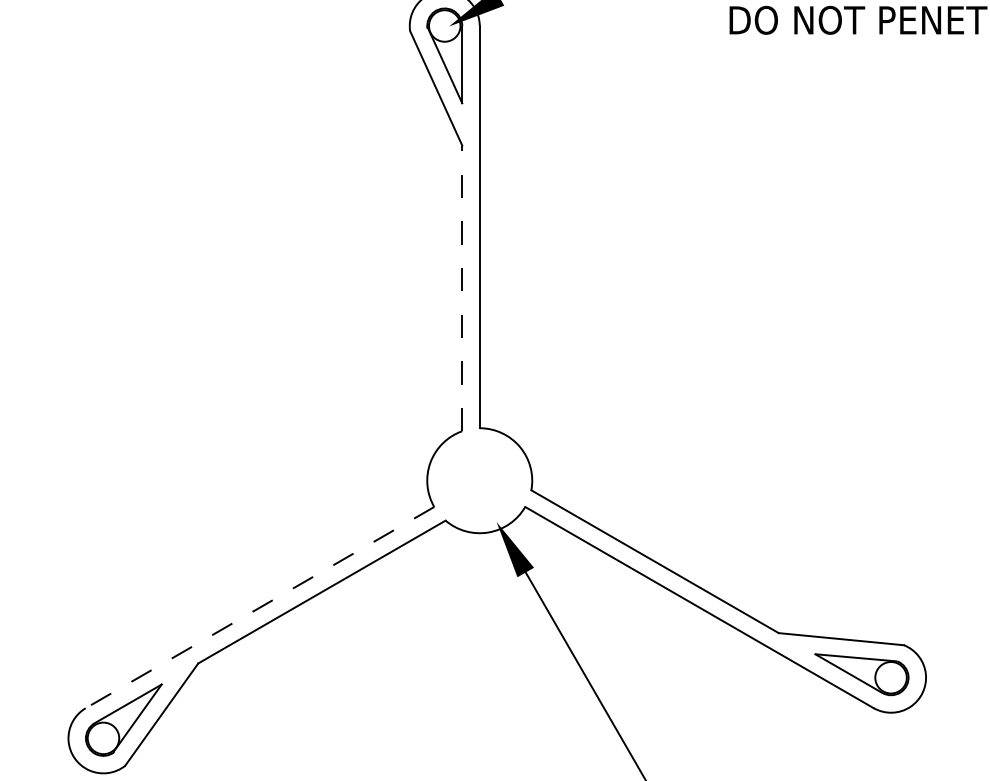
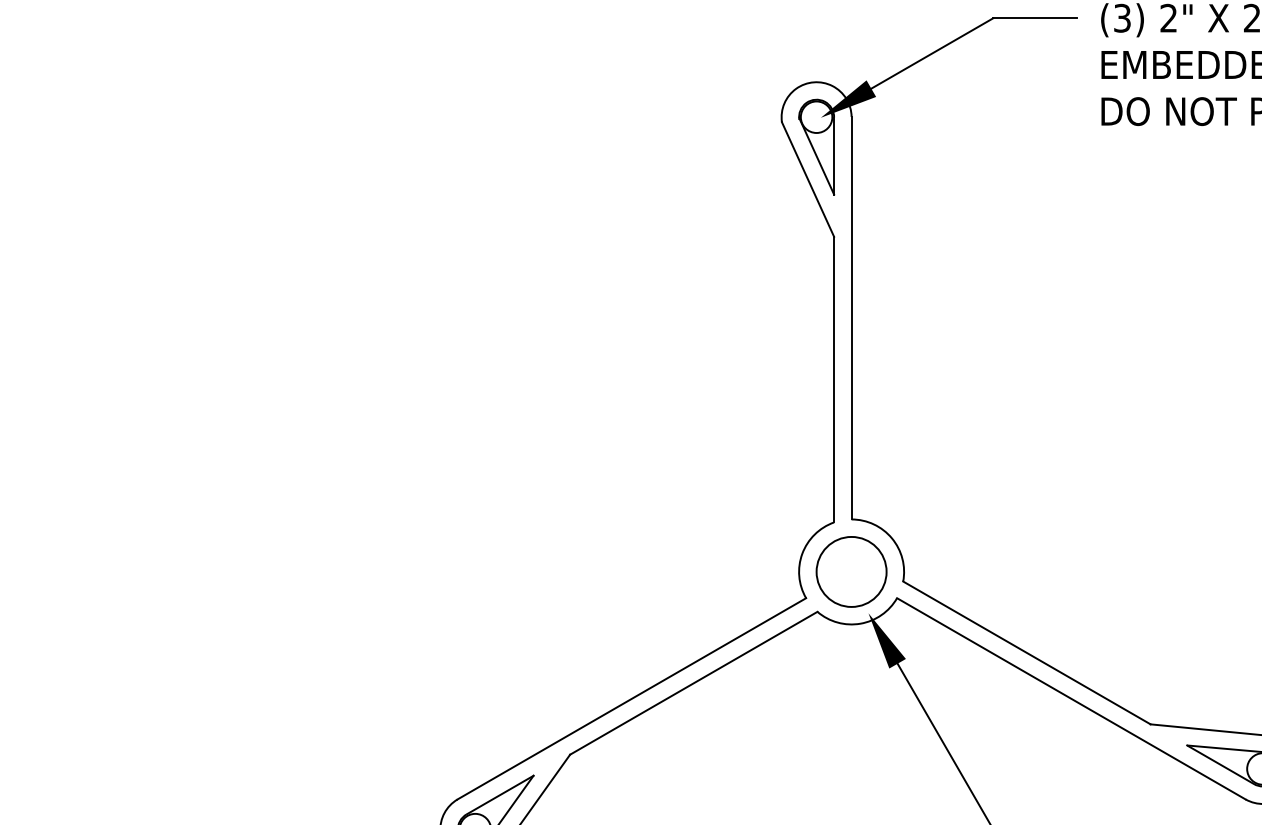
line: (462, 288) -> (834, 379), dashed -> solid
circle: (479, 480) -> (851, 571), added
line: (259, 608) -> (631, 699), dashed -> solid

